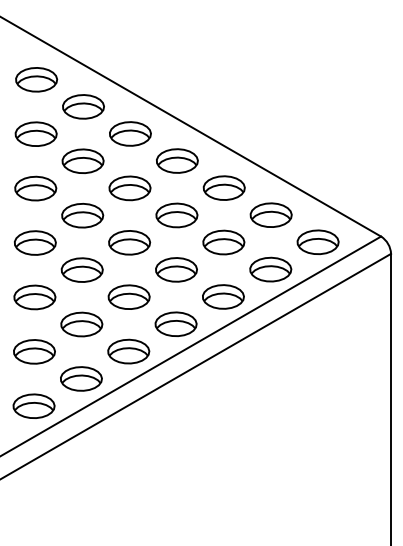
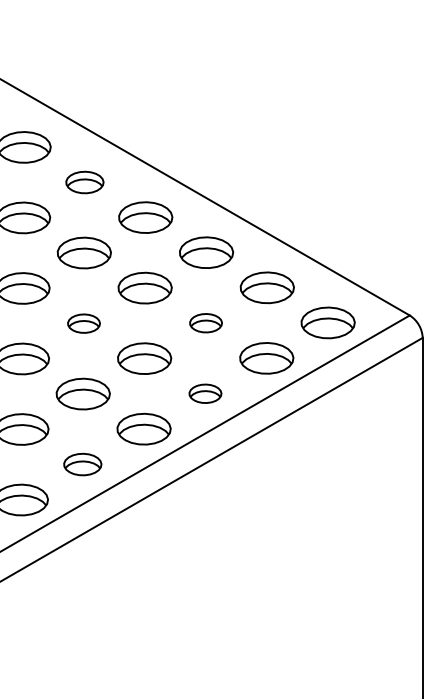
part: (130, 133) -> (84, 181), size x0.7
part: (129, 242) -> (83, 323), size x0.6
part: (223, 242) -> (205, 323), size x0.6
part: (223, 296) -> (205, 393), size x0.6
part: (128, 351) -> (82, 464), size x0.7

